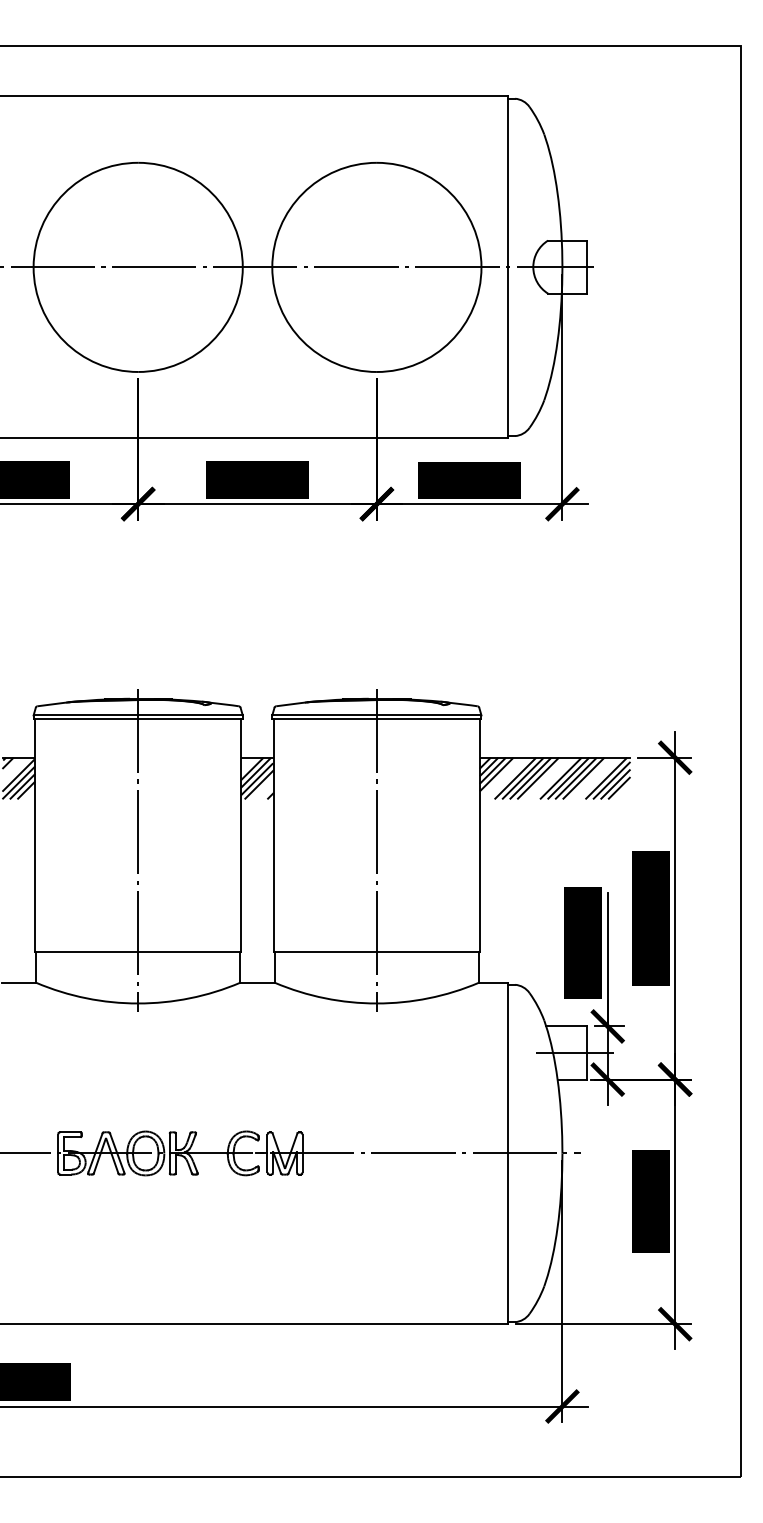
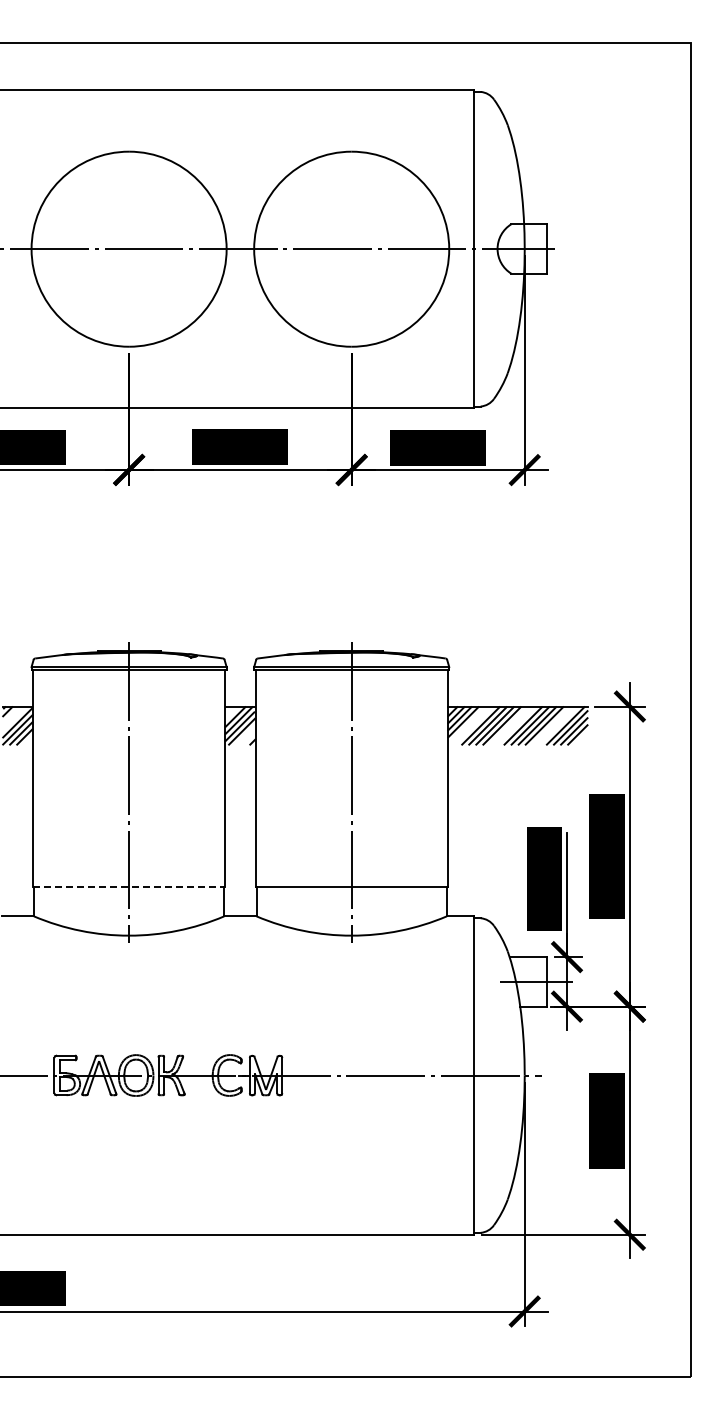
line: (138, 951) -> (129, 887), solid -> dashed

